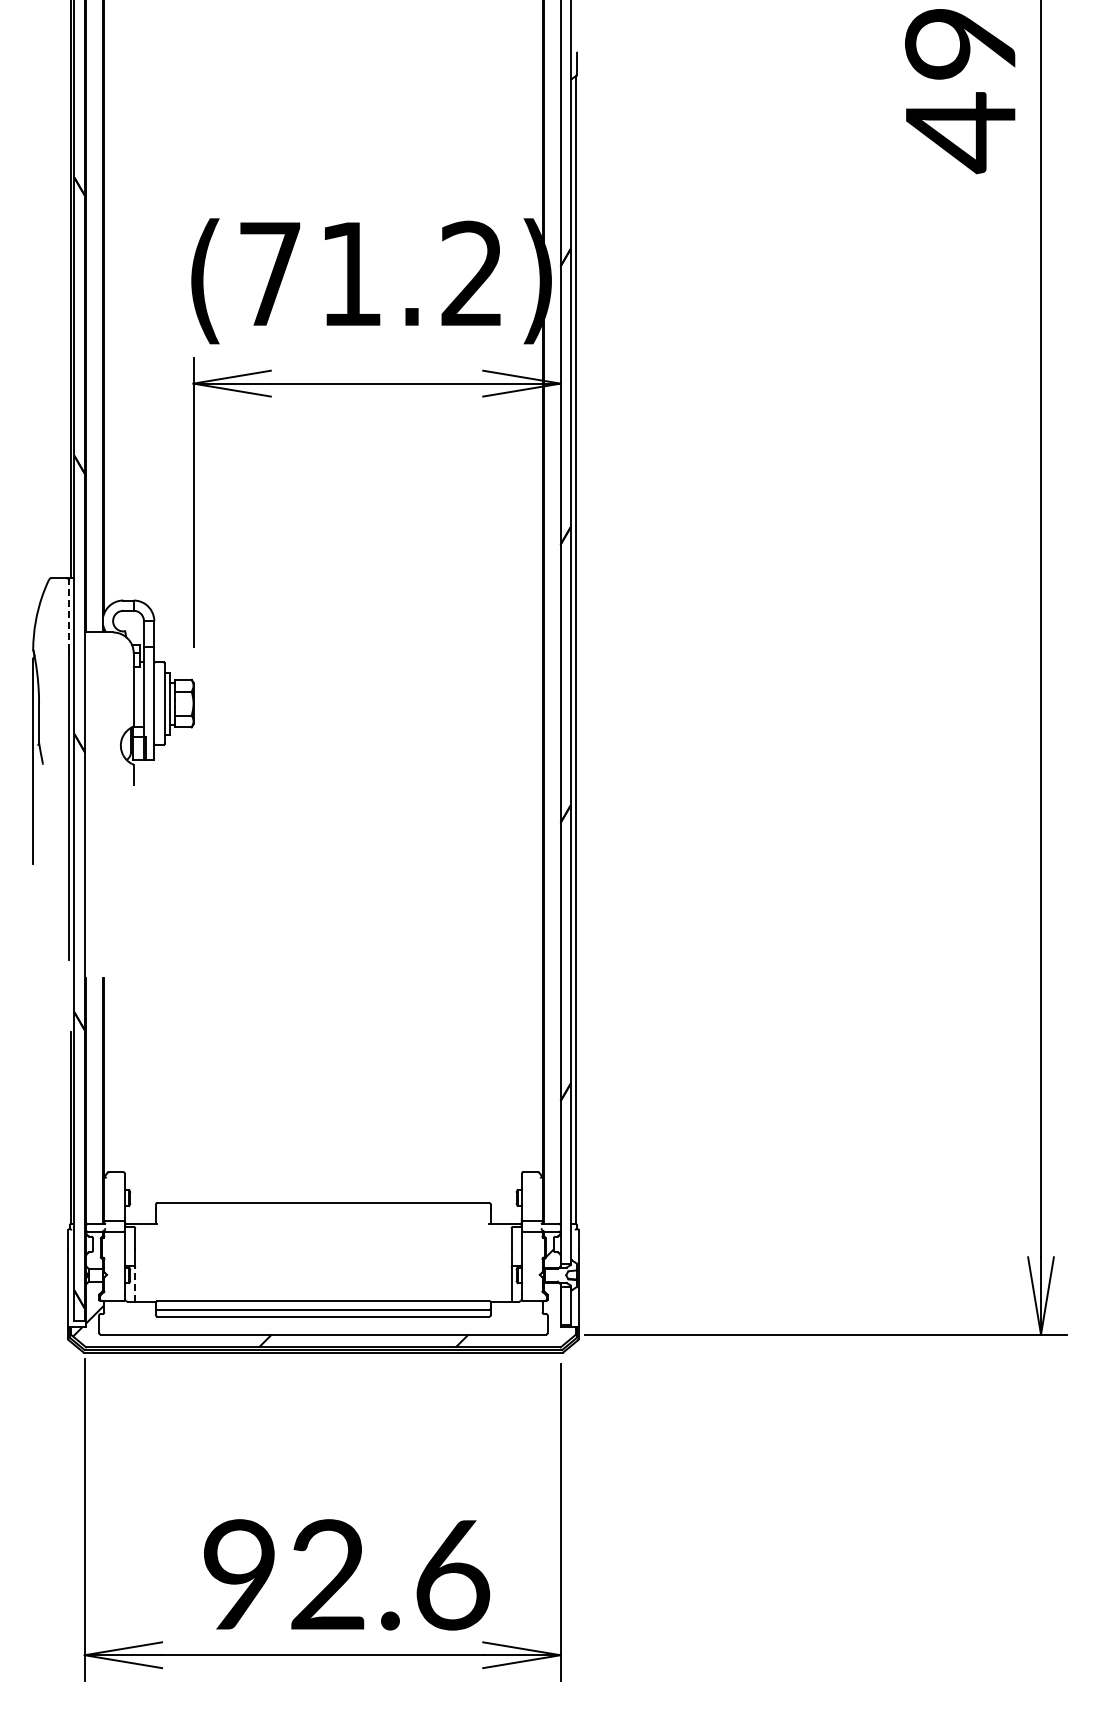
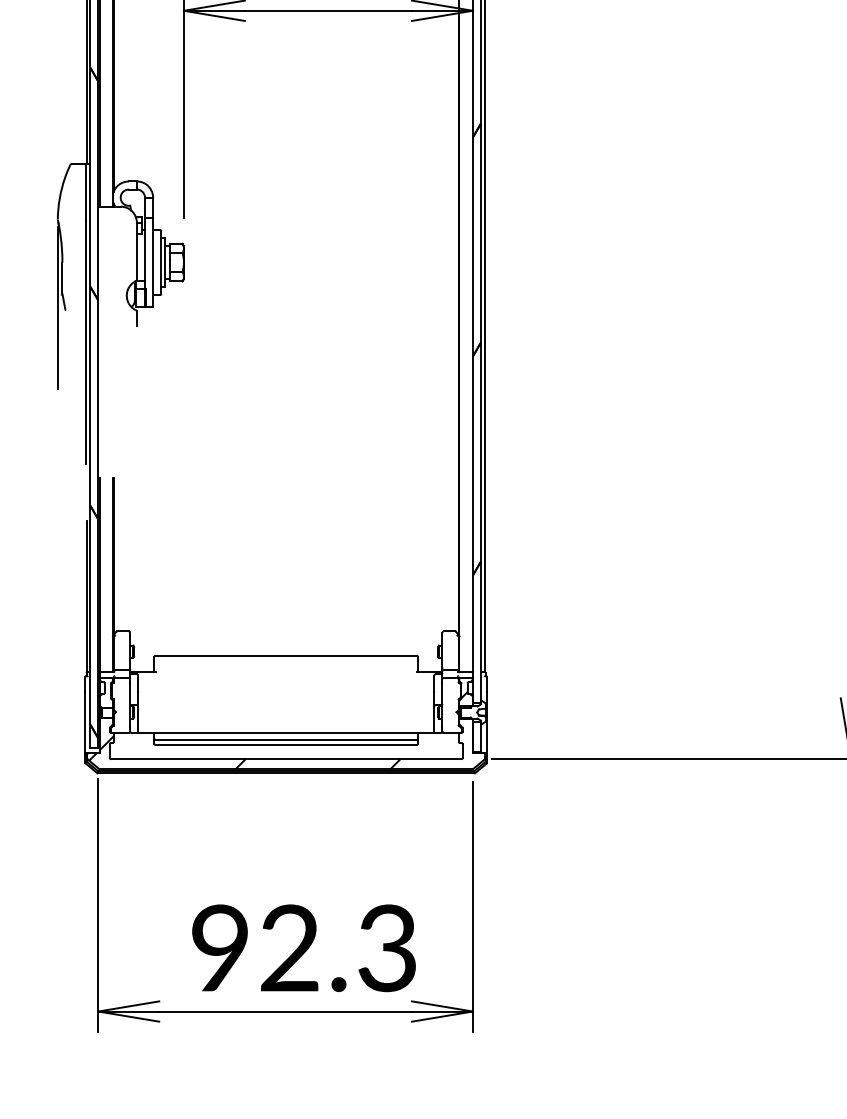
line: (69, 614) -> (86, 192), dashed -> solid
line: (135, 1285) -> (138, 720), dashed -> solid
text: (452, 1574) -> (387, 948), 92.6 -> 92.3

